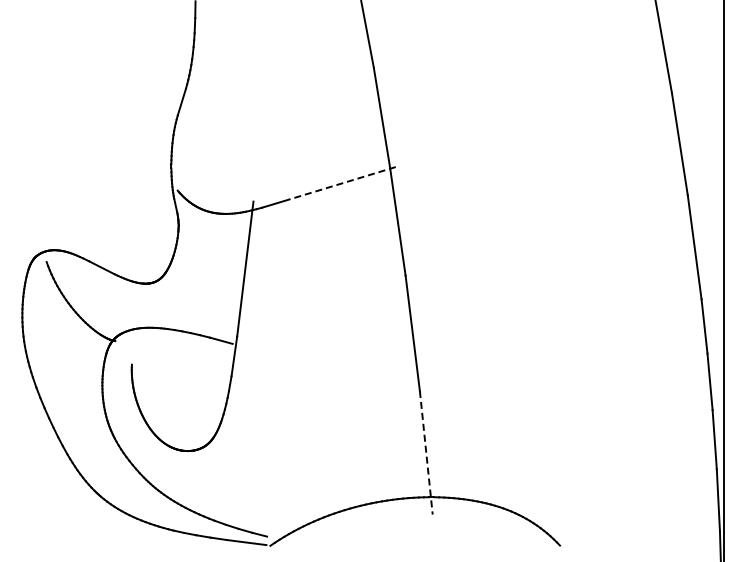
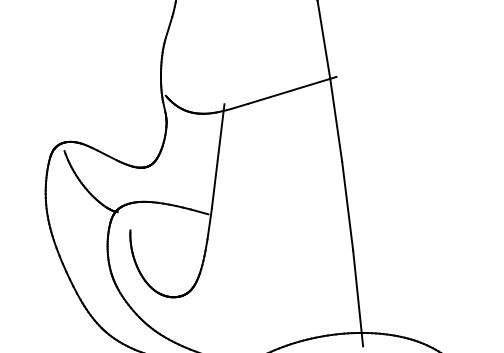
line: (341, 183) -> (292, 90), dashed -> solid
line: (426, 453) -> (358, 299), dashed -> solid

